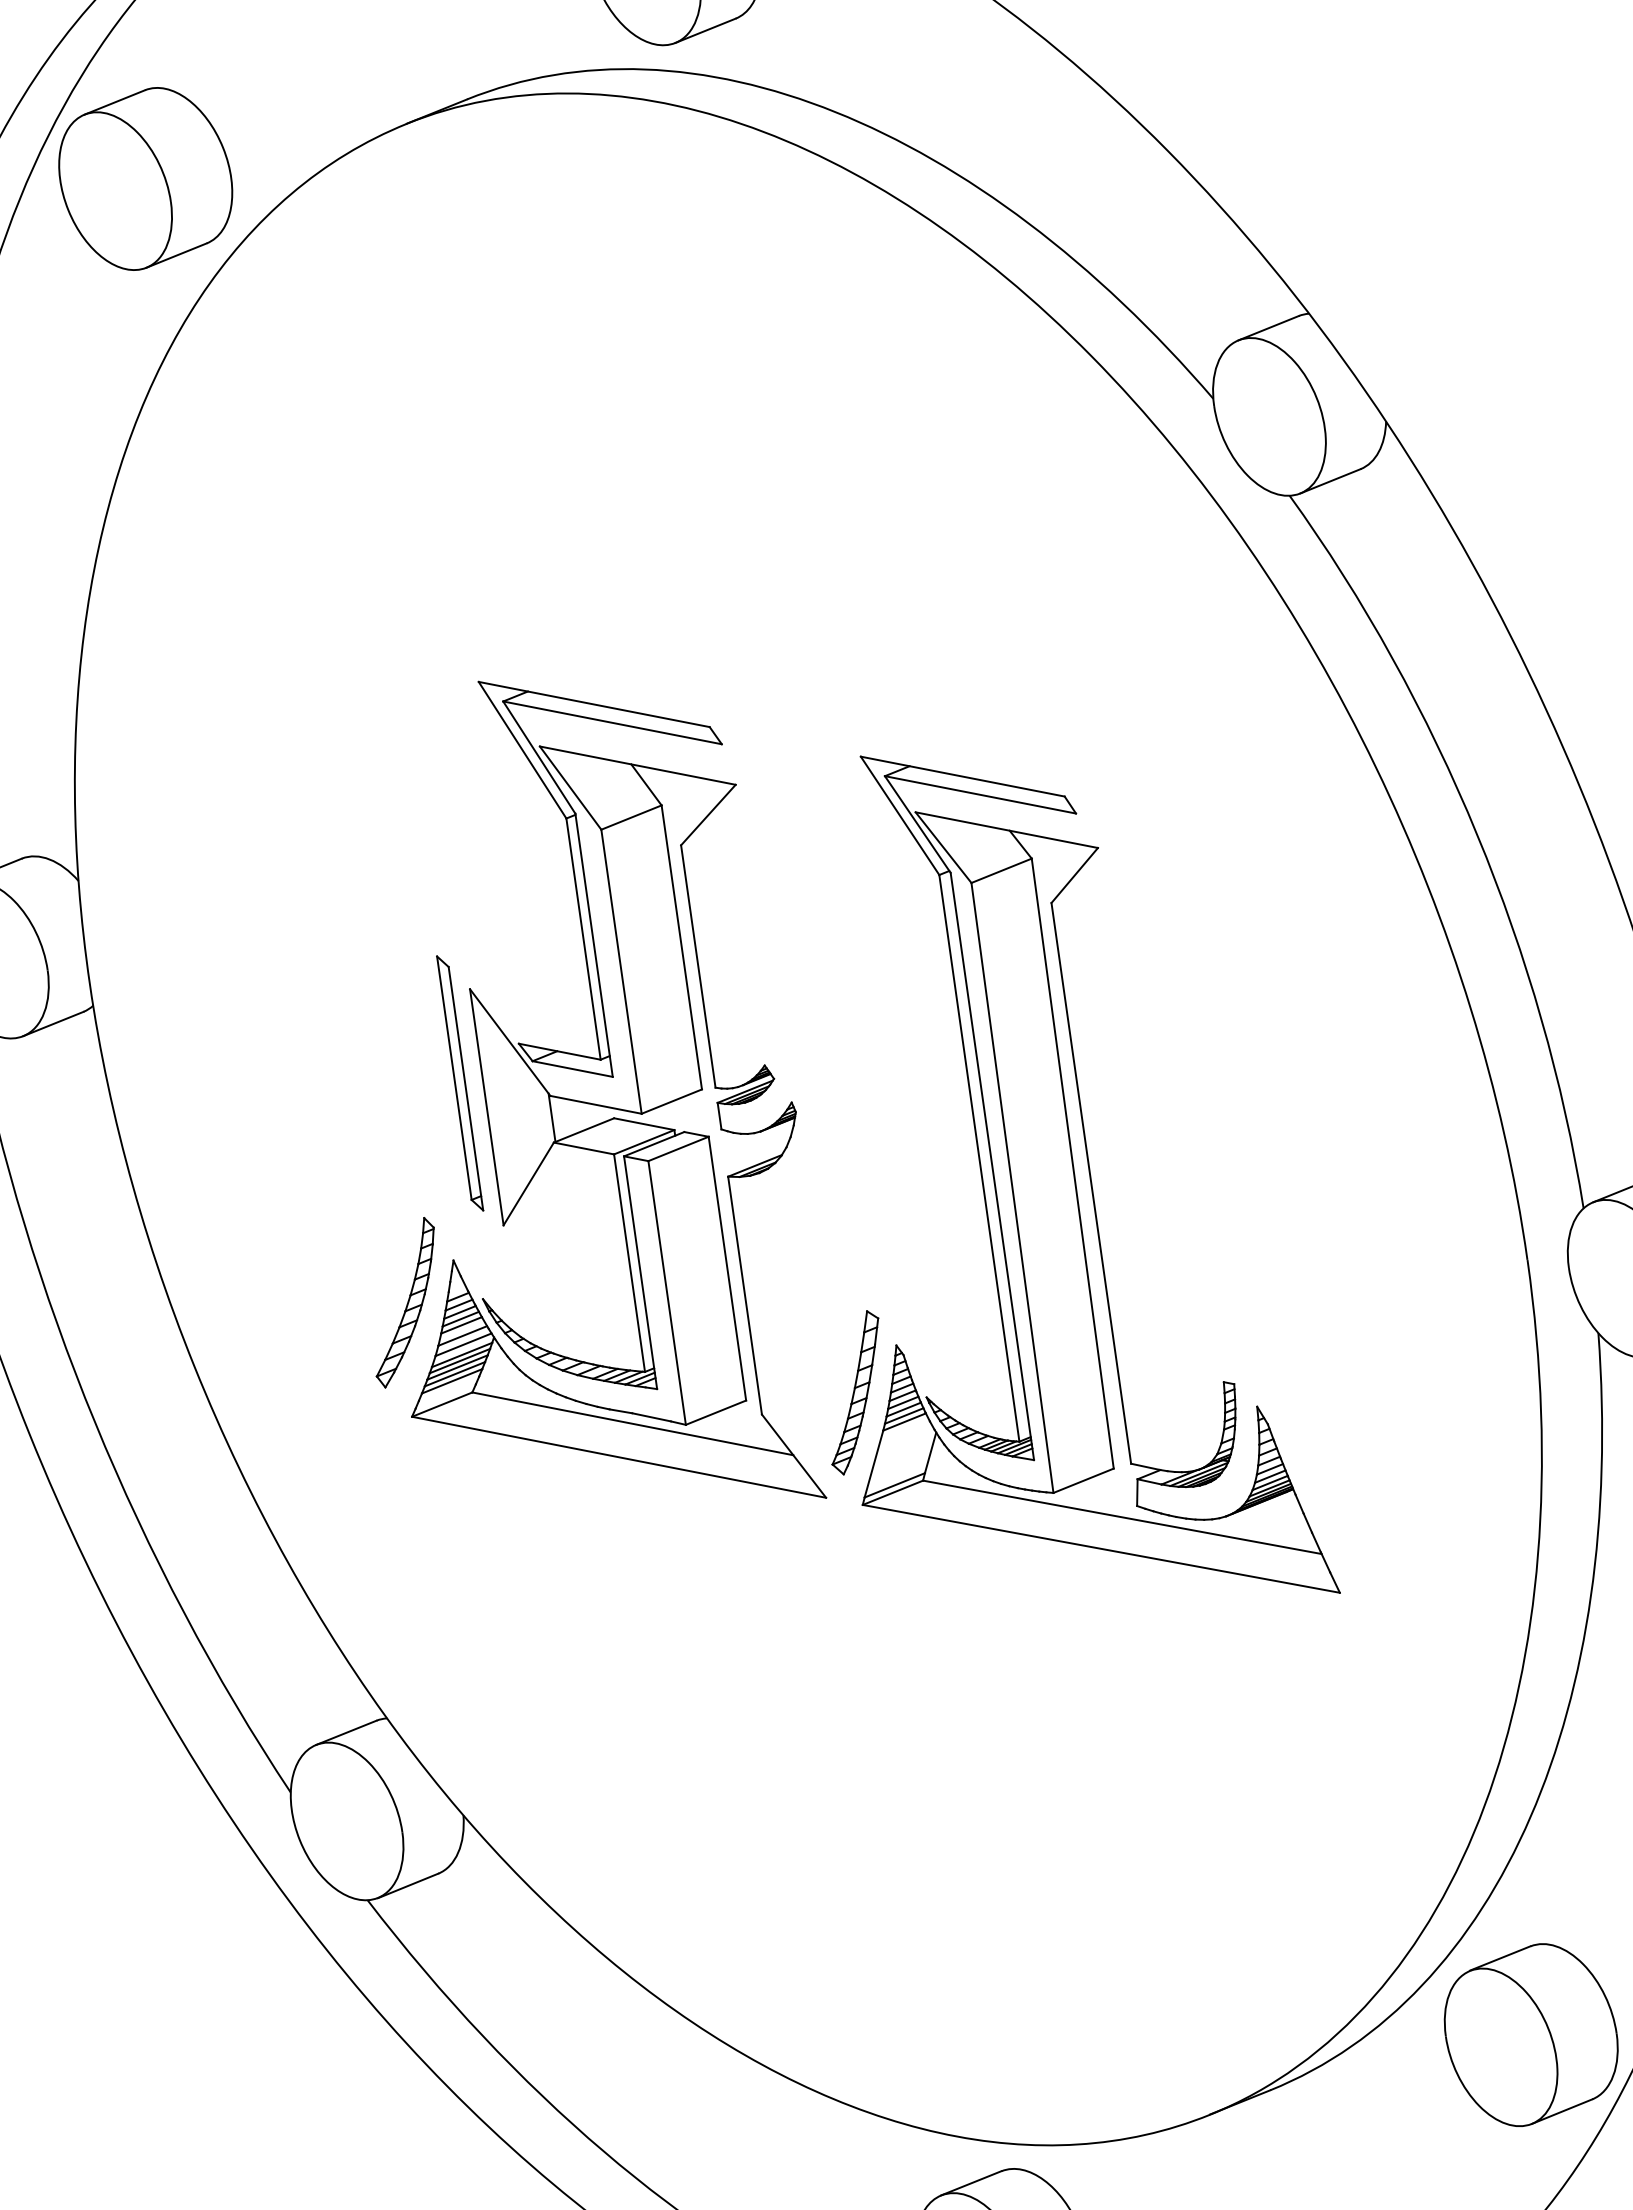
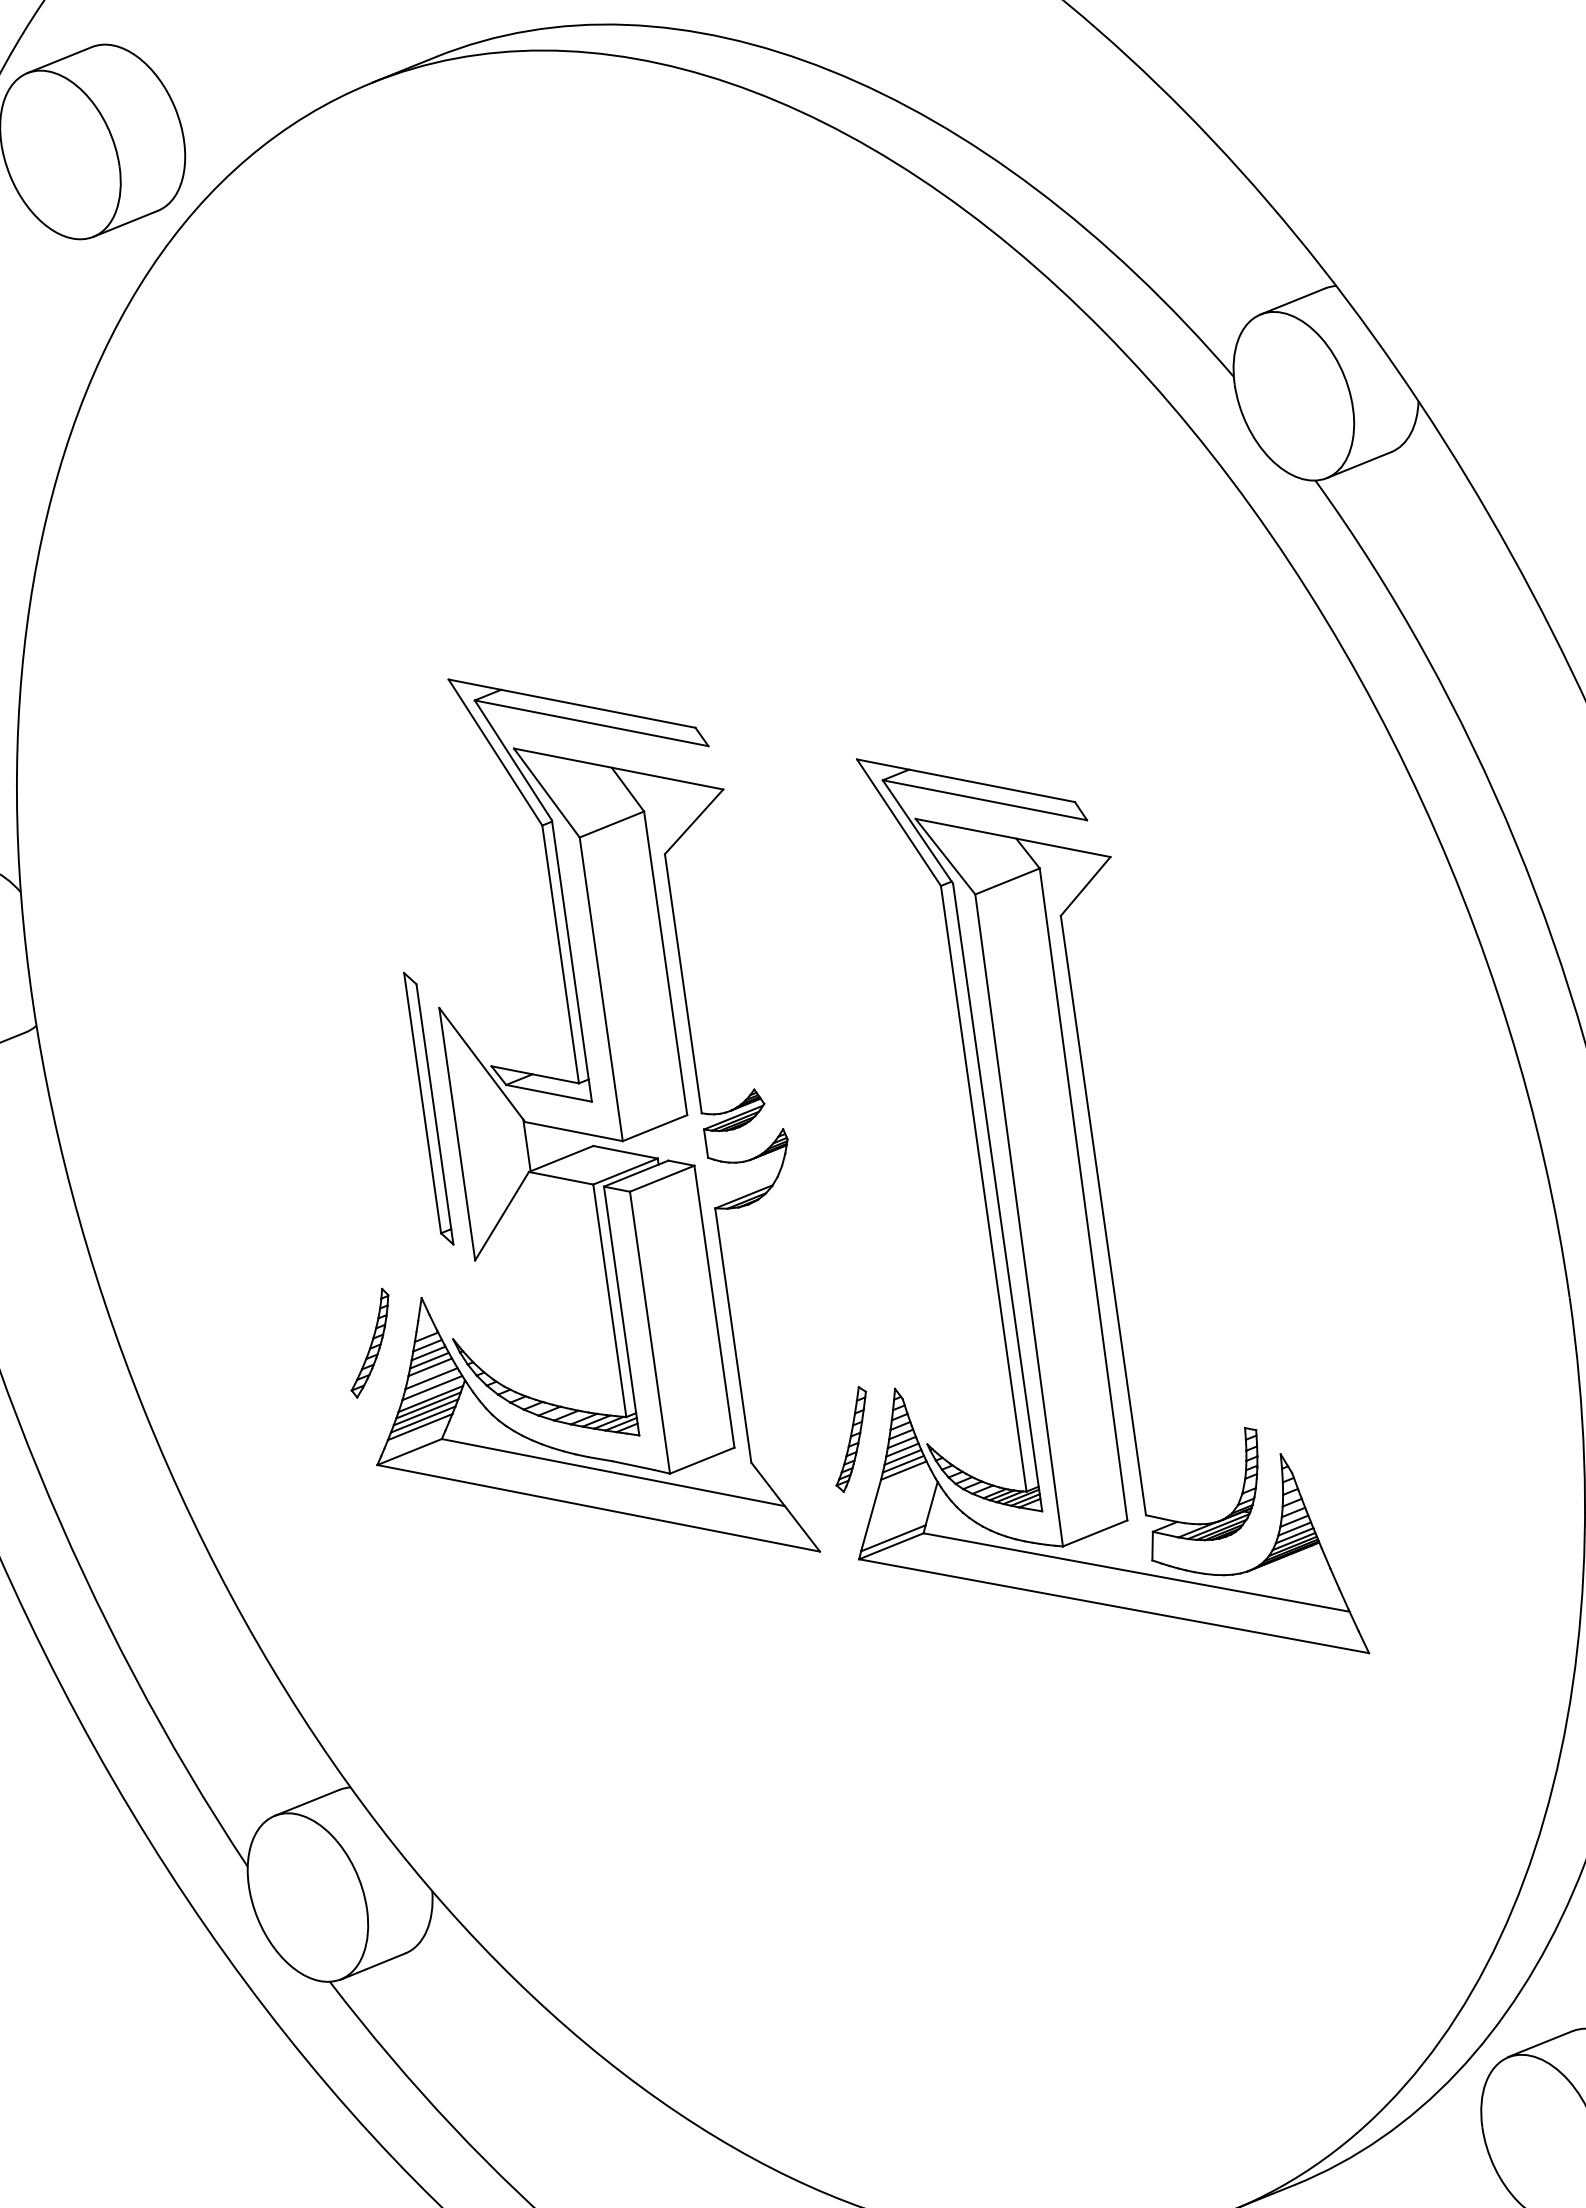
part: (404, 1302) -> (369, 1342), size x0.6
part: (855, 1392) -> (851, 1439), size x0.6

